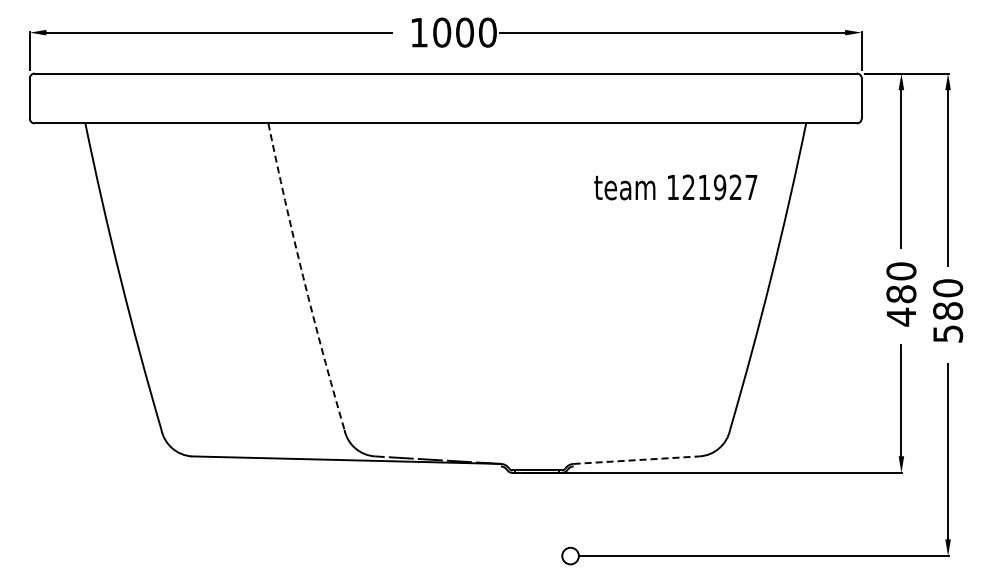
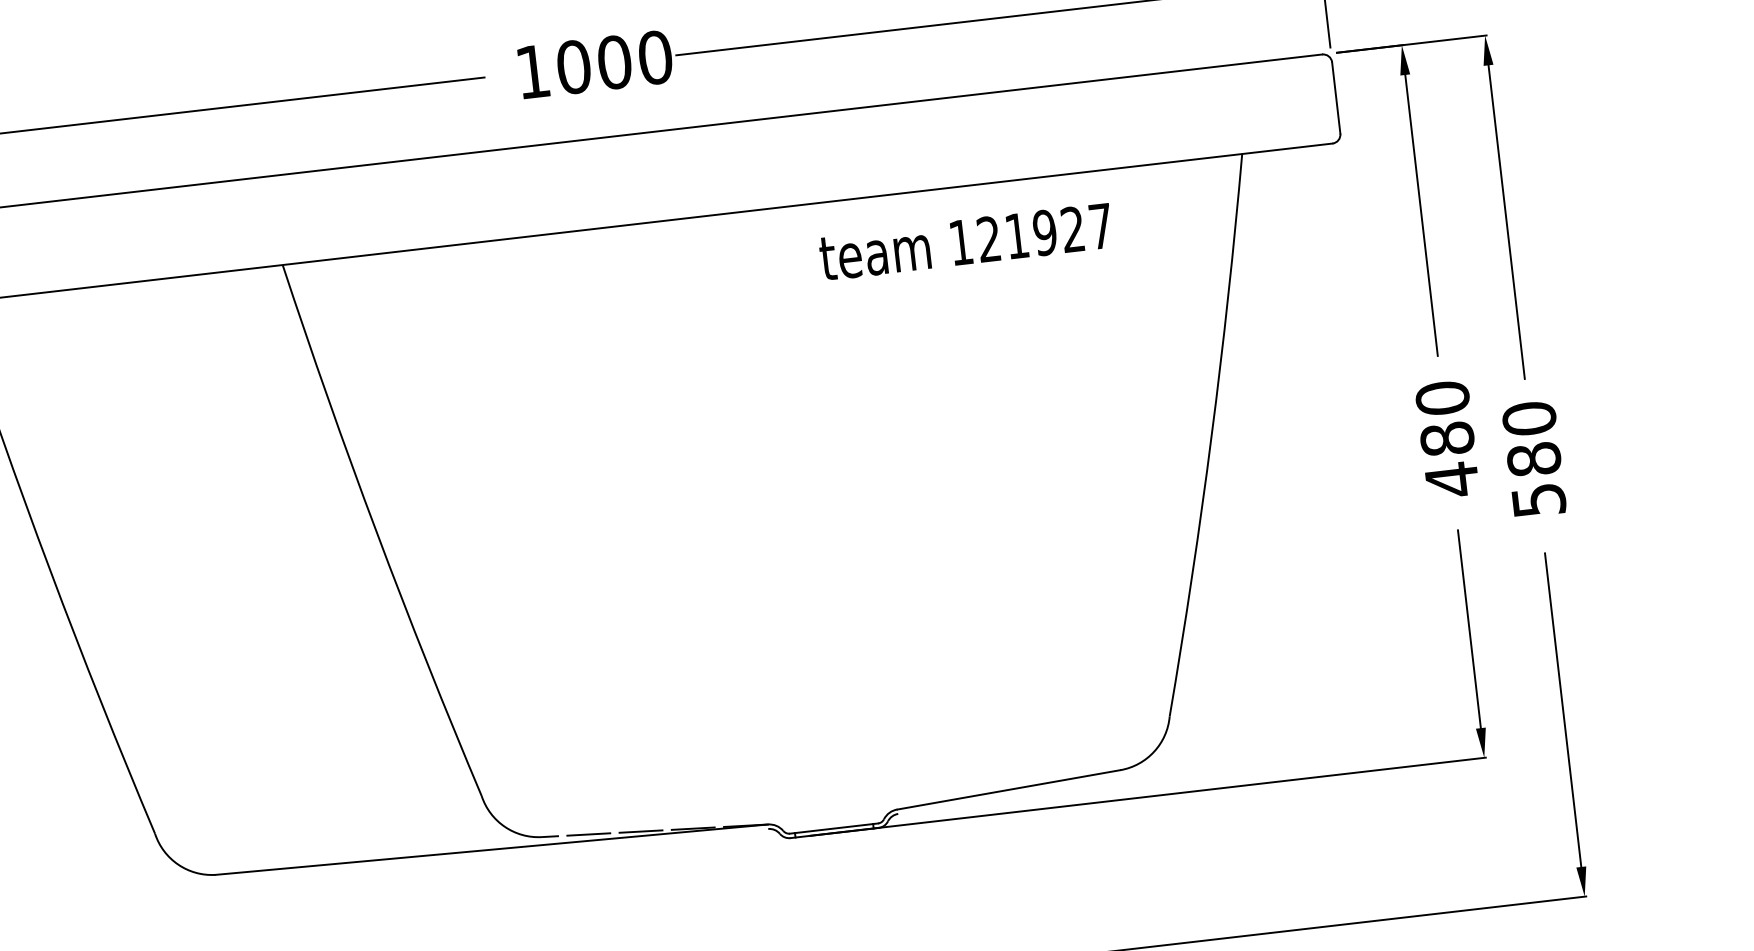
text: (675, 187) -> (965, 242), moved
arc: (303, 277) -> (377, 532), dashed -> solid
line: (636, 460) -> (1009, 790), dashed -> solid

